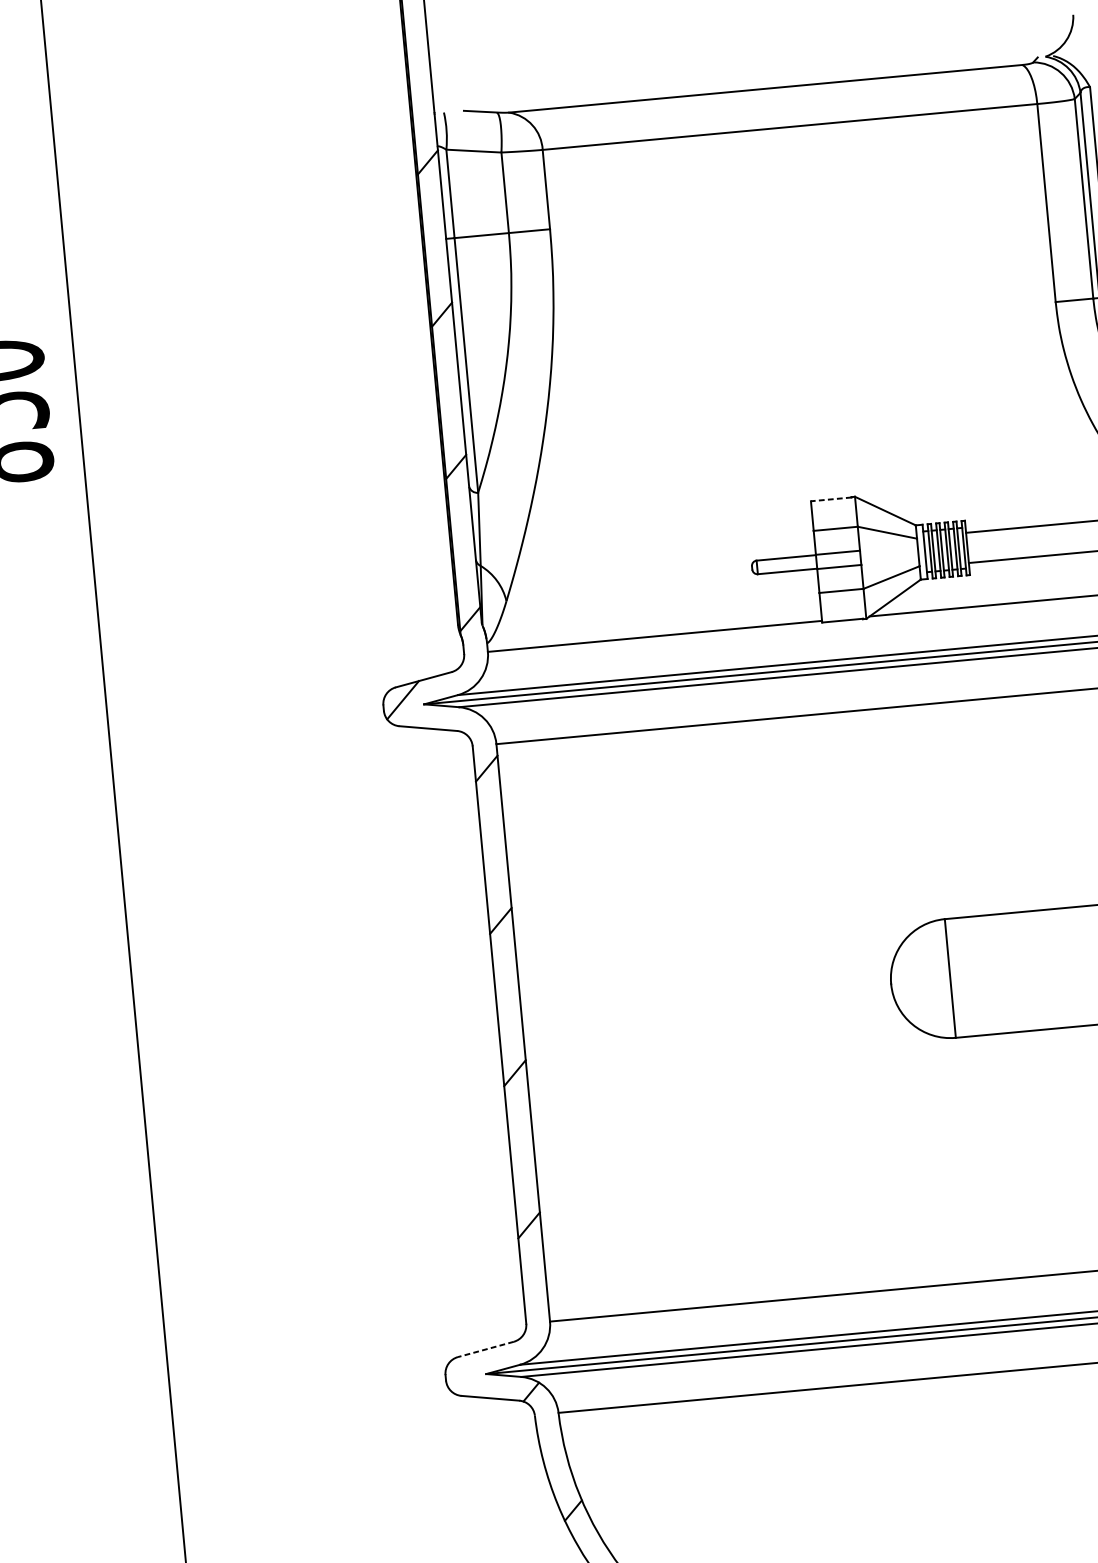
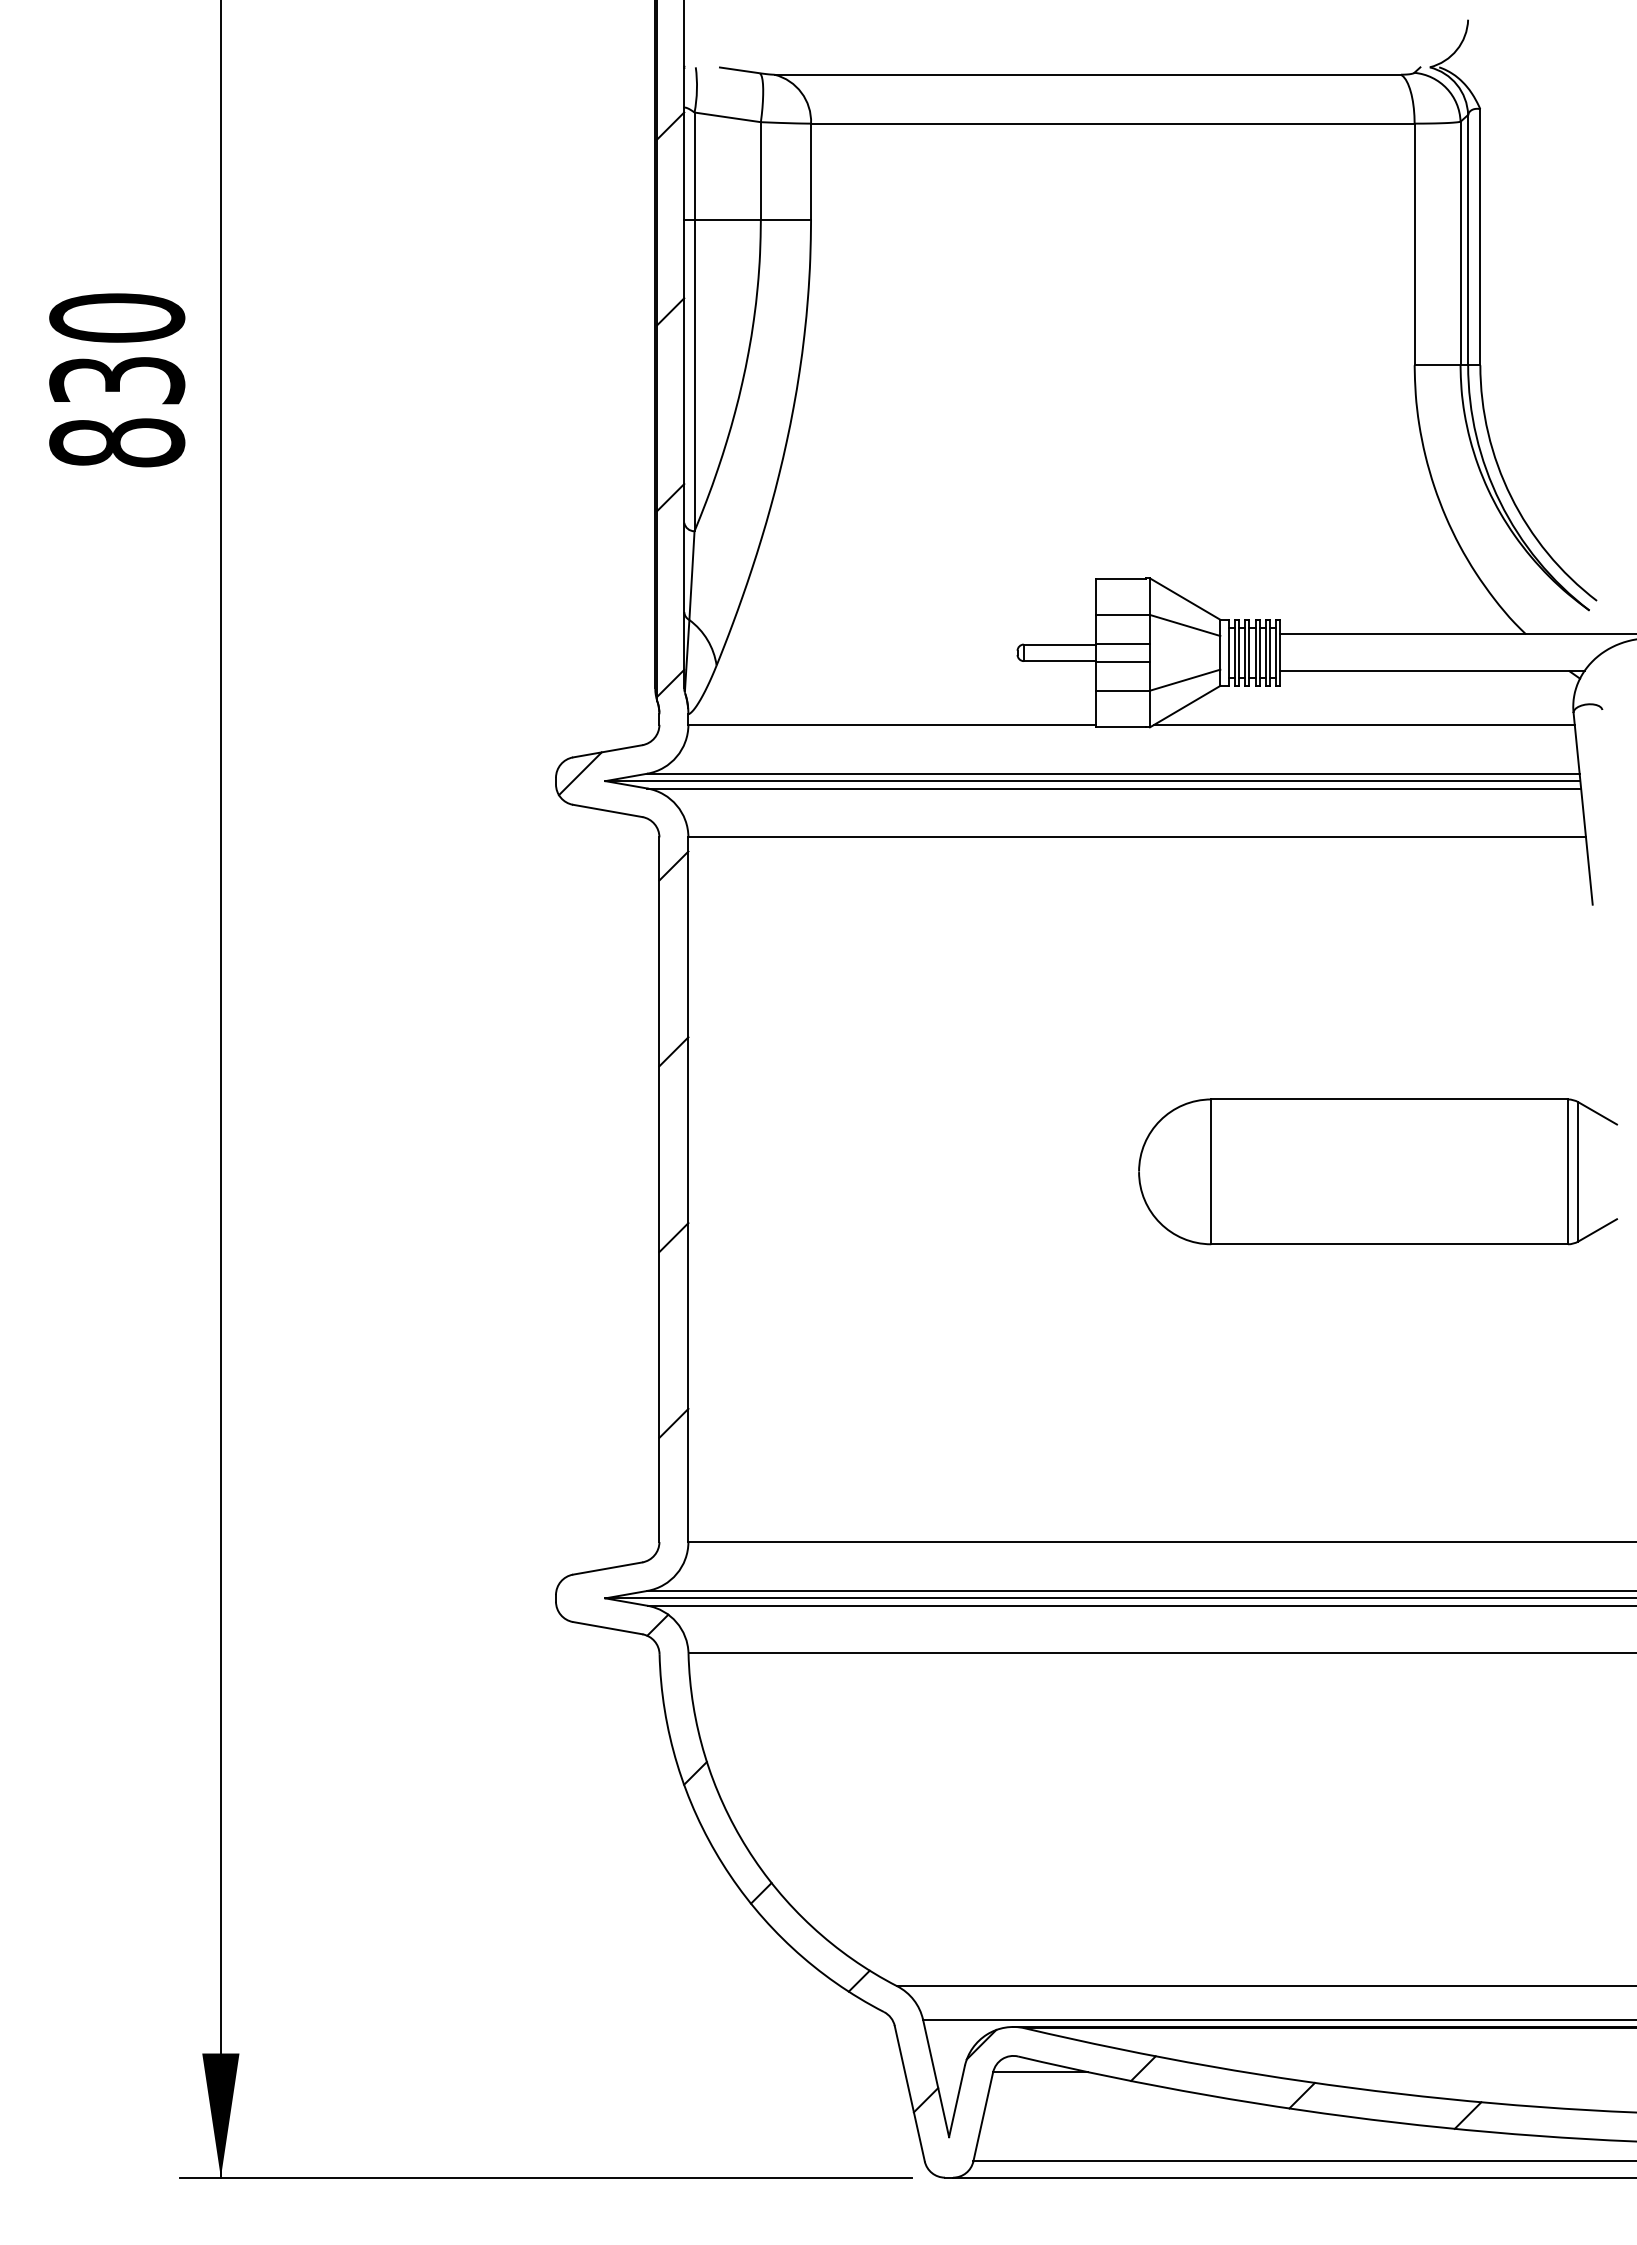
line: (831, 499) -> (1121, 578), dashed -> solid
line: (485, 1349) -> (607, 1568), dashed -> solid

